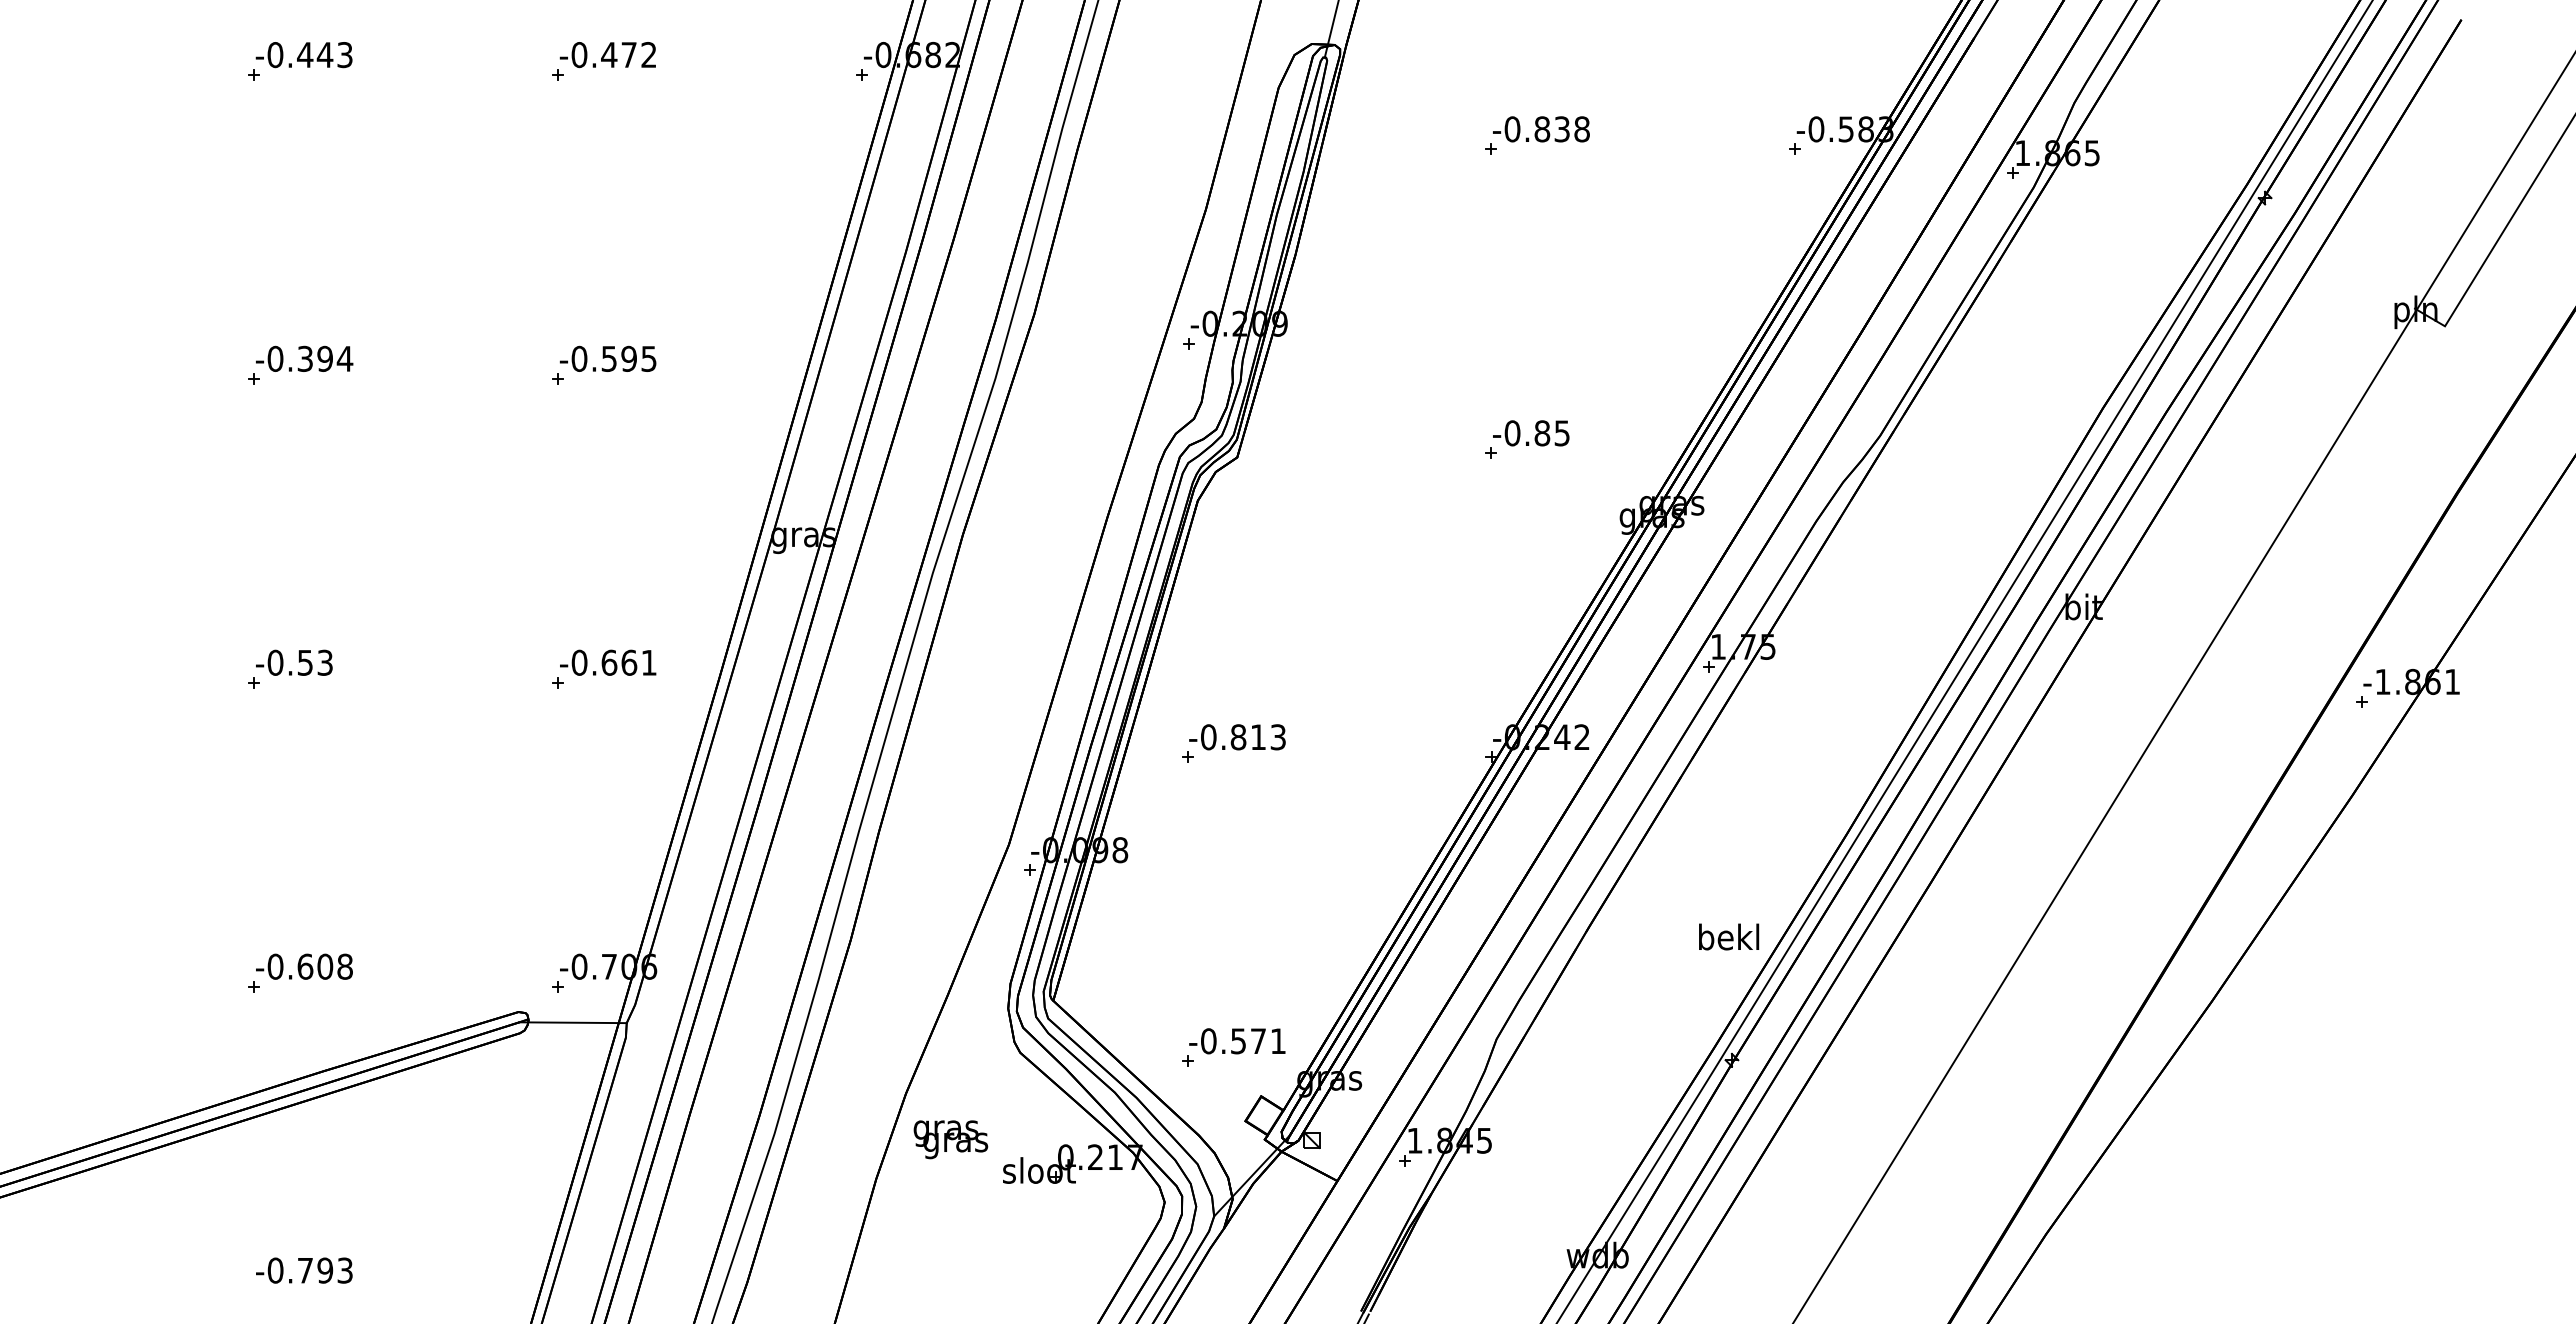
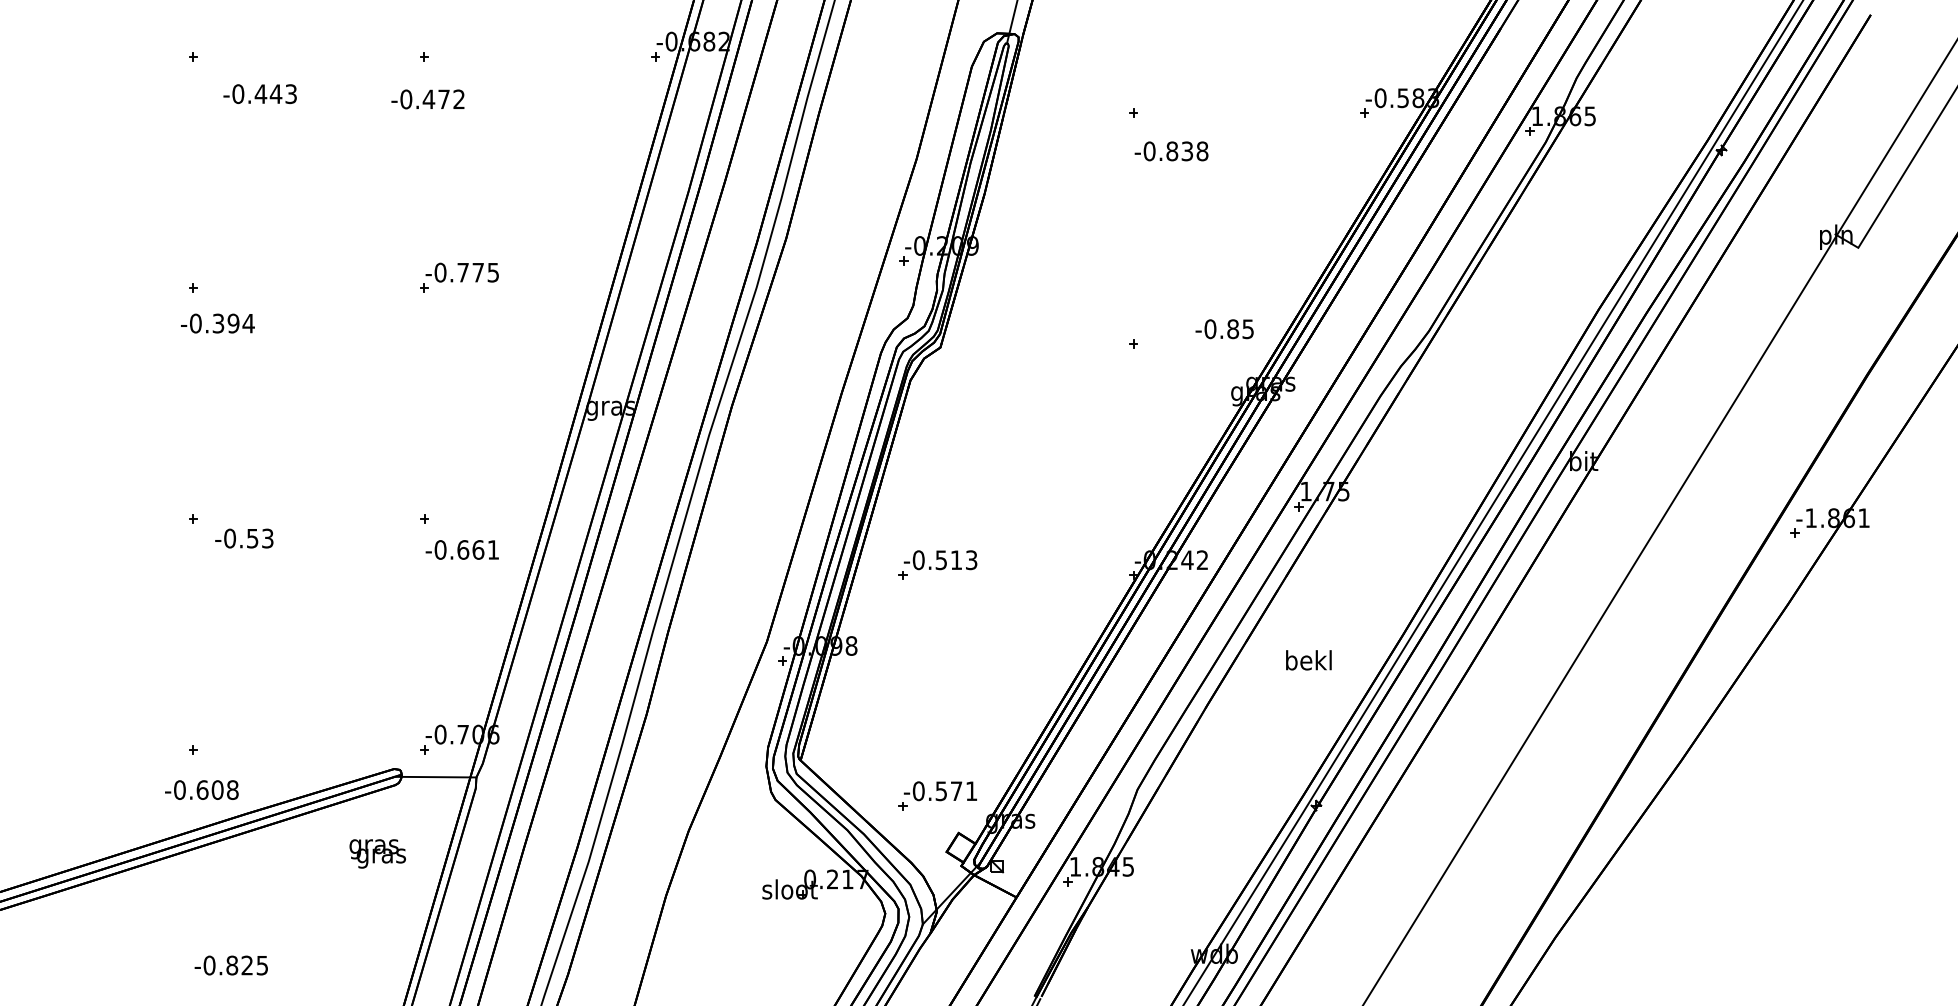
text: (303, 55) -> (259, 94), moved
text: (607, 55) -> (427, 99), moved
text: (1541, 129) -> (1171, 151), moved
text: (304, 358) -> (217, 323), moved
text: (618, 358) -> (470, 272), -0.595 -> -0.775
text: (1531, 433) -> (1224, 329), moved
text: (294, 662) -> (244, 538), moved
text: (608, 662) -> (462, 549), moved
text: (1238, 737) -> (941, 560), -0.813 -> -0.513
text: (1729, 936) -> (1309, 659), moved
text: (304, 966) -> (201, 789), moved
text: (950, 1139) -> (377, 853), moved
text: (324, 1270) -> (246, 965), -0.793 -> -0.825

